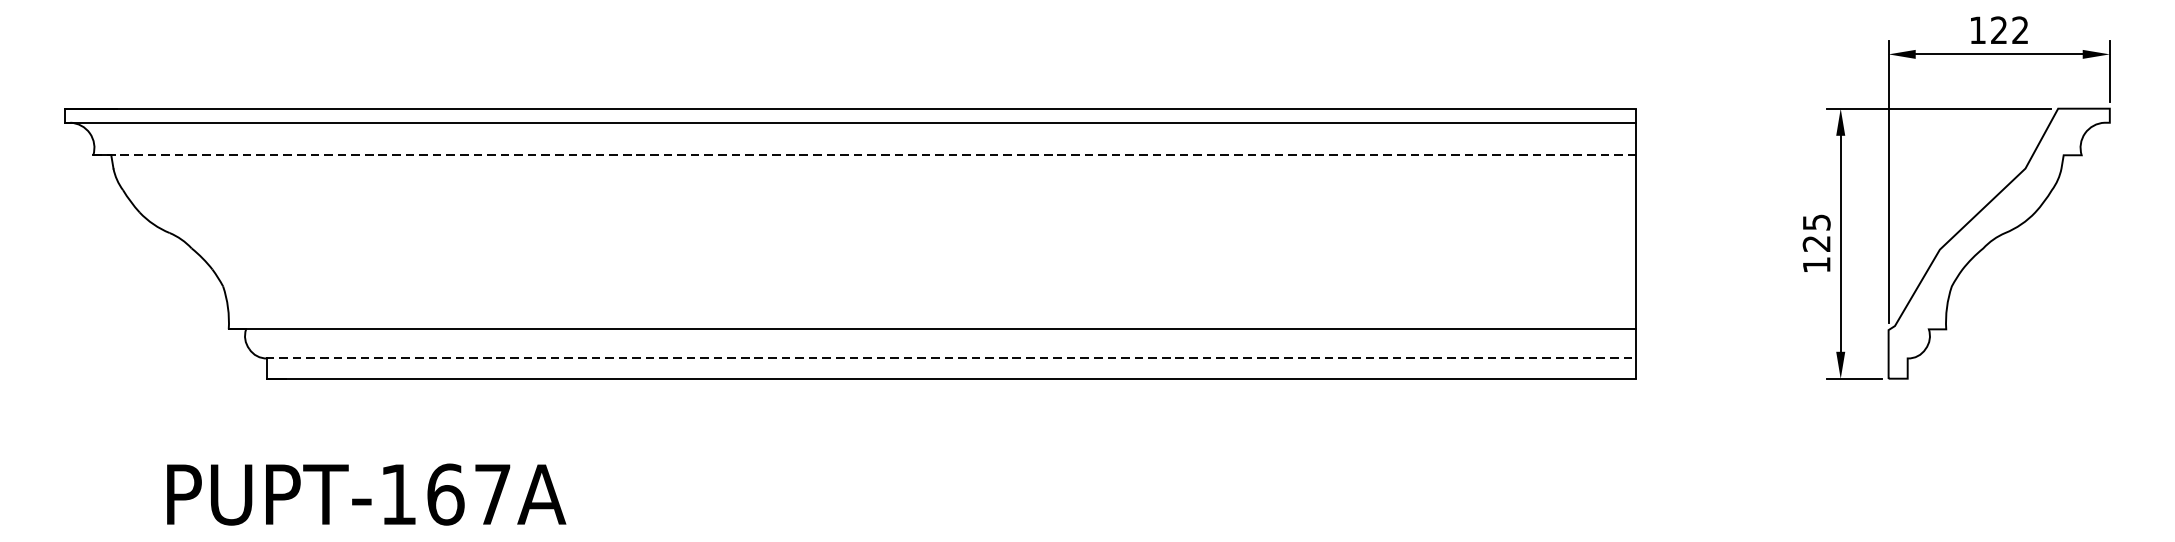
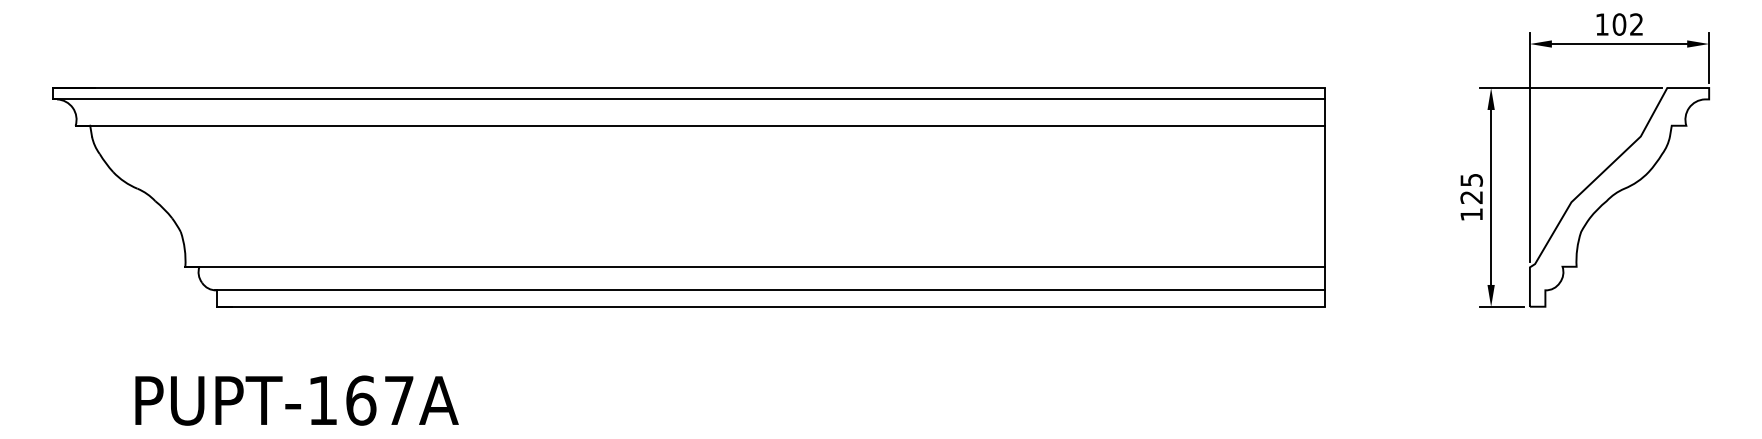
text: (1999, 30) -> (1619, 24), 122 -> 102
line: (864, 154) -> (700, 125), dashed -> solid
line: (951, 358) -> (770, 290), dashed -> solid

